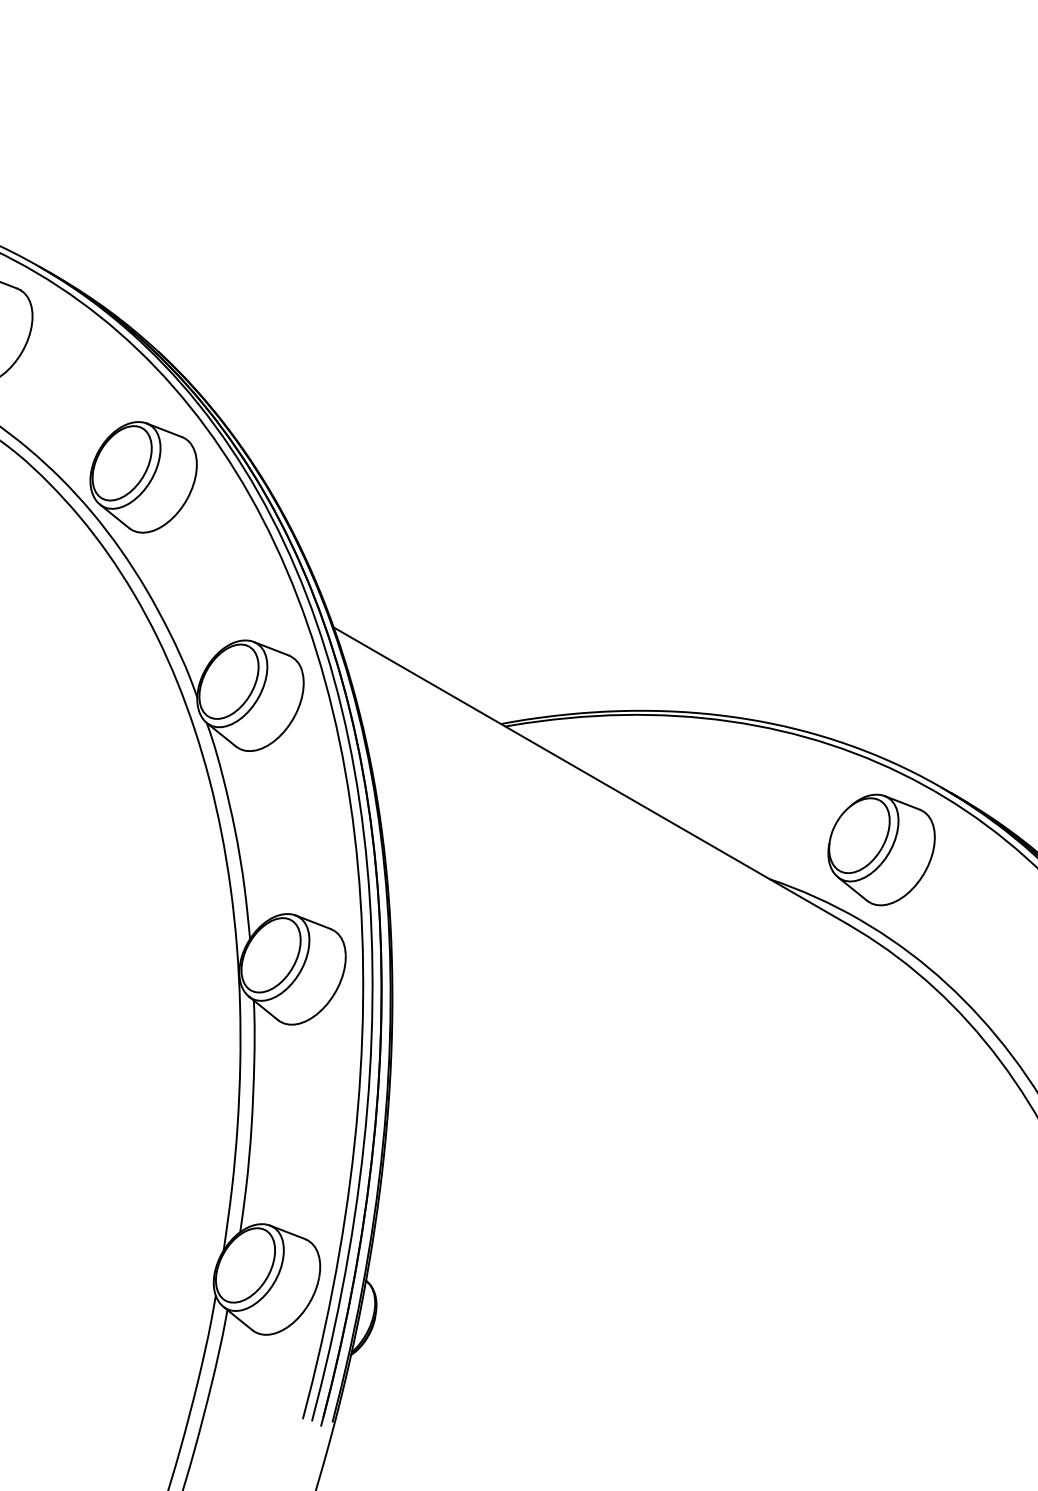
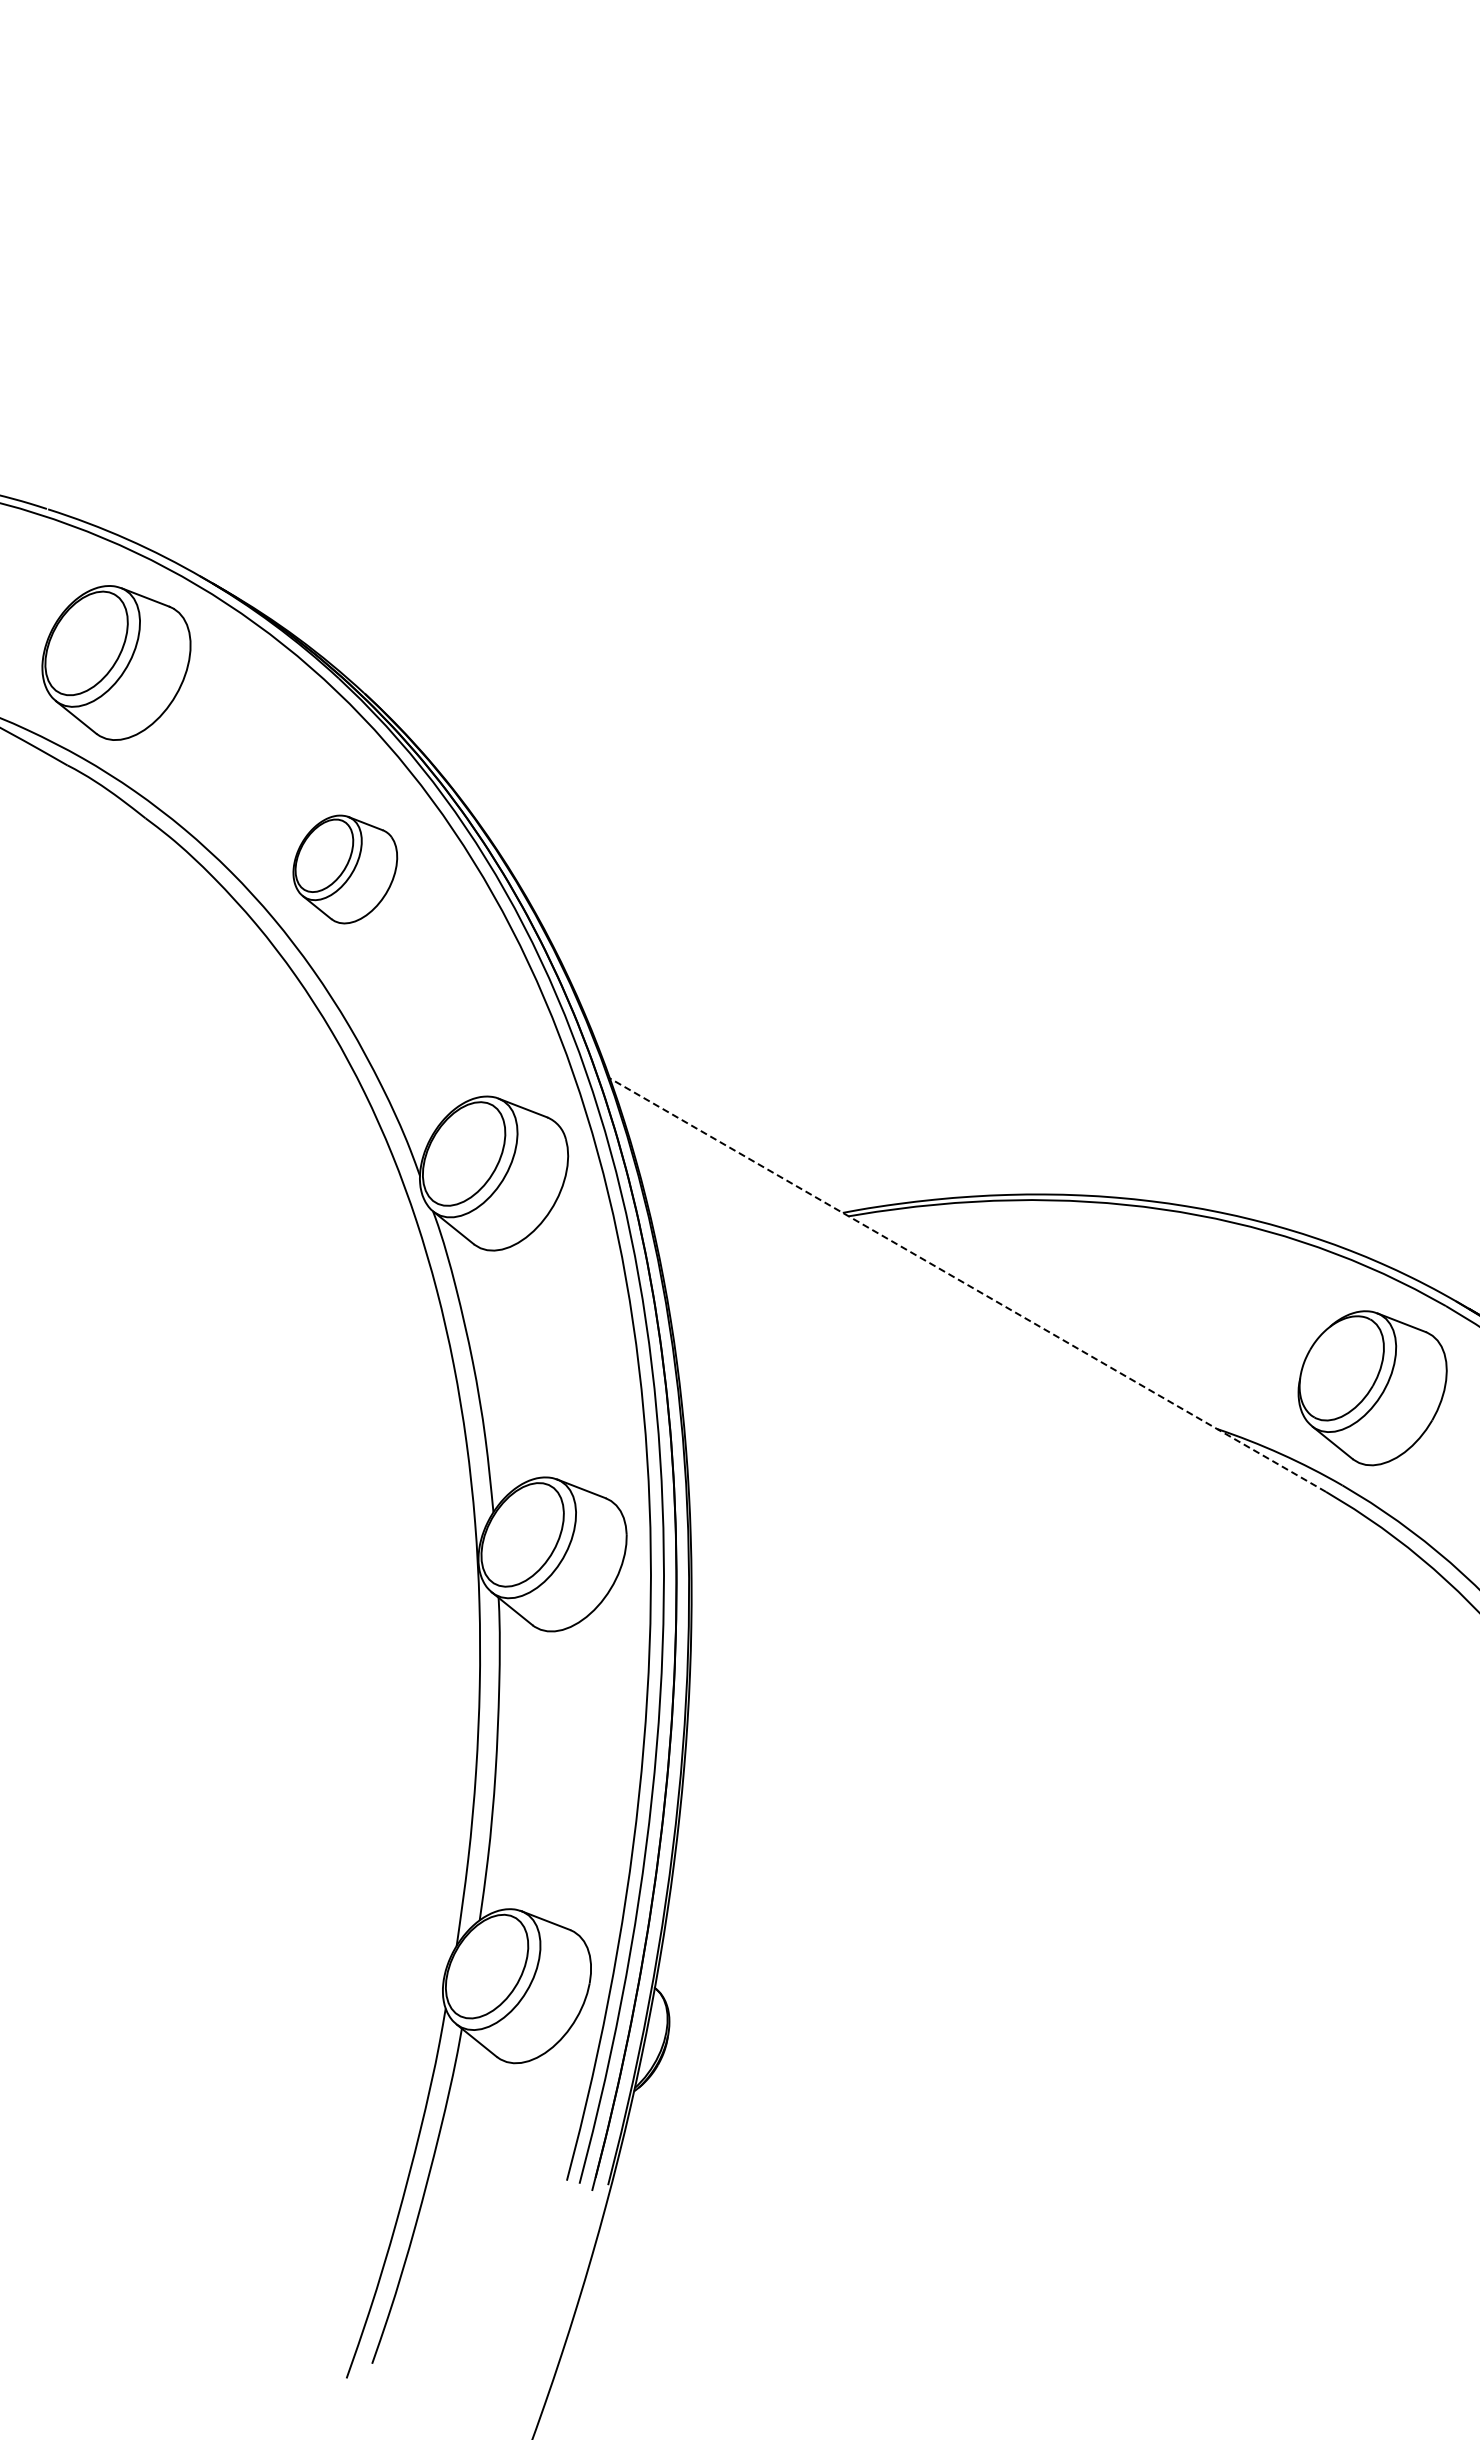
part: (143, 477) -> (345, 869), size x0.7
line: (590, 776) -> (967, 1285), solid -> dashed

